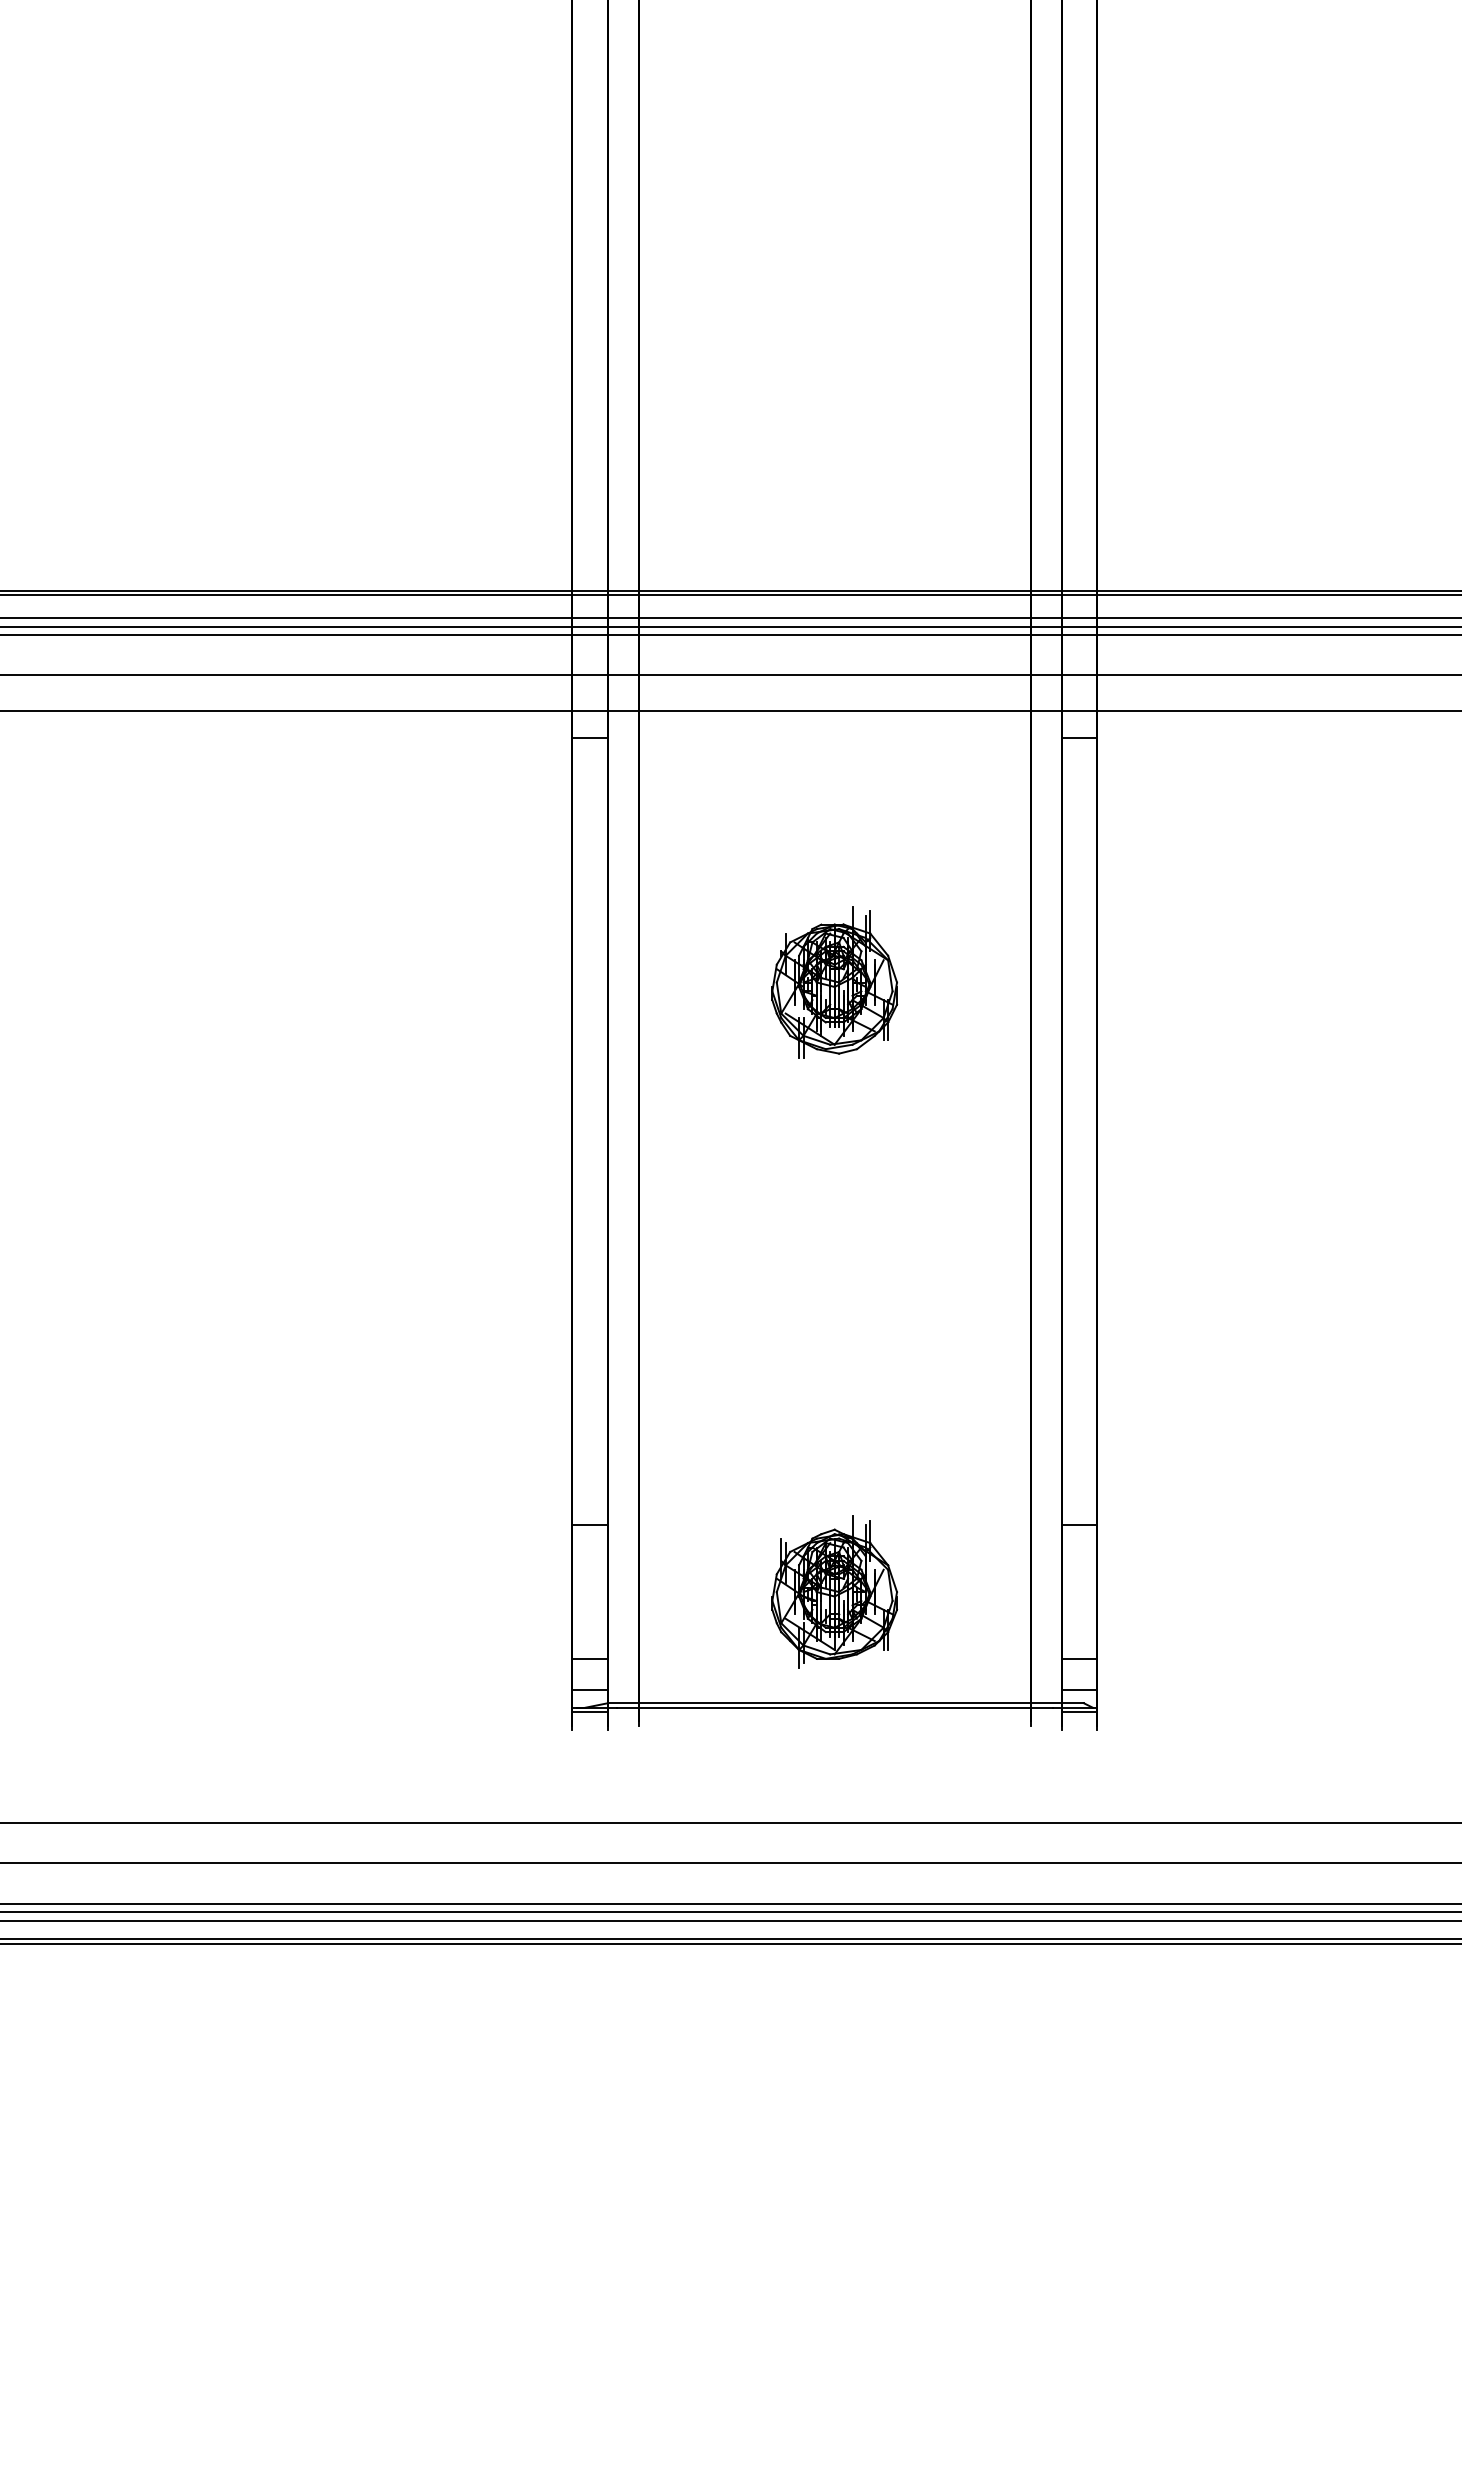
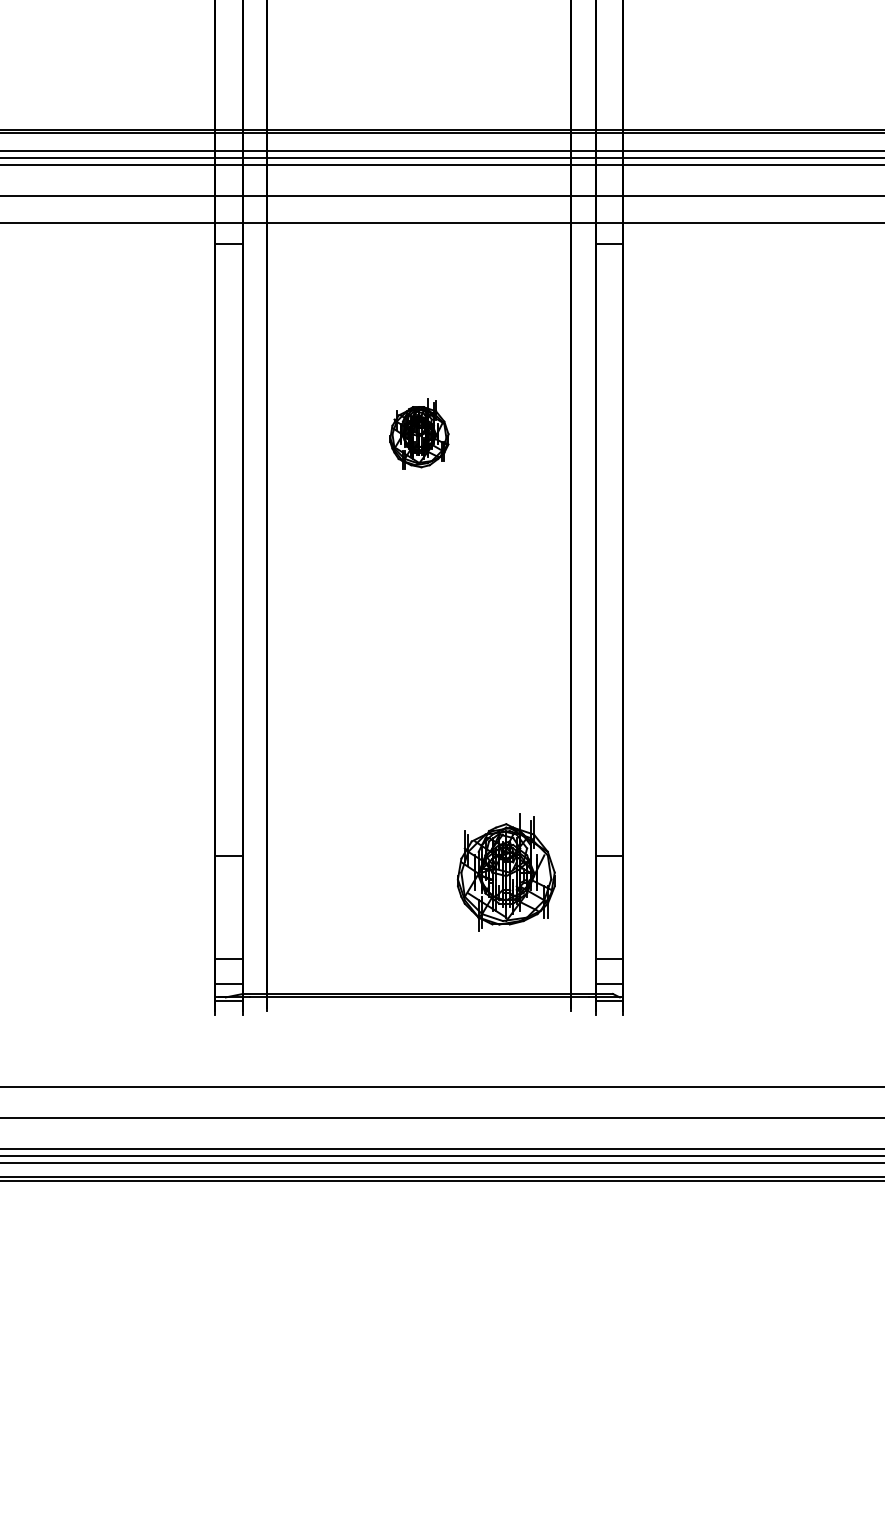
part: (834, 982) -> (419, 434), size x0.6
part: (834, 1591) -> (506, 872), moved

